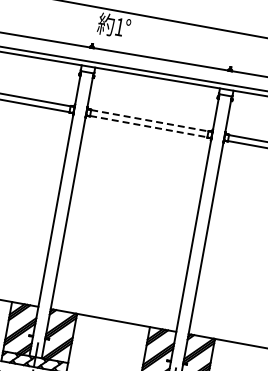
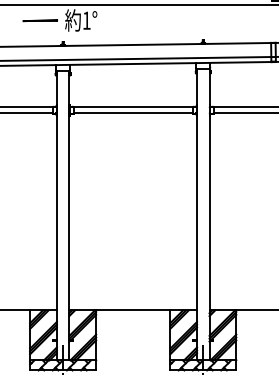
line: (73, 18) -> (39, 20), added
line: (150, 120) -> (133, 107), dashed -> solid
line: (149, 126) -> (133, 113), dashed -> solid

